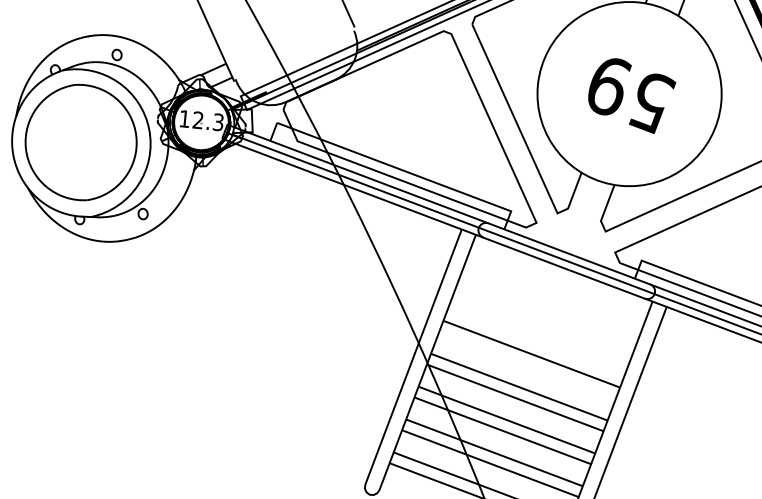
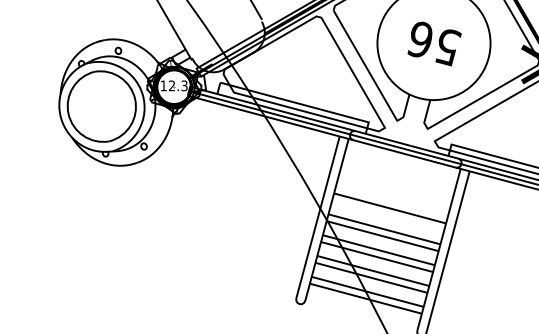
text: (608, 85) -> (420, 39), 59 -> 56

